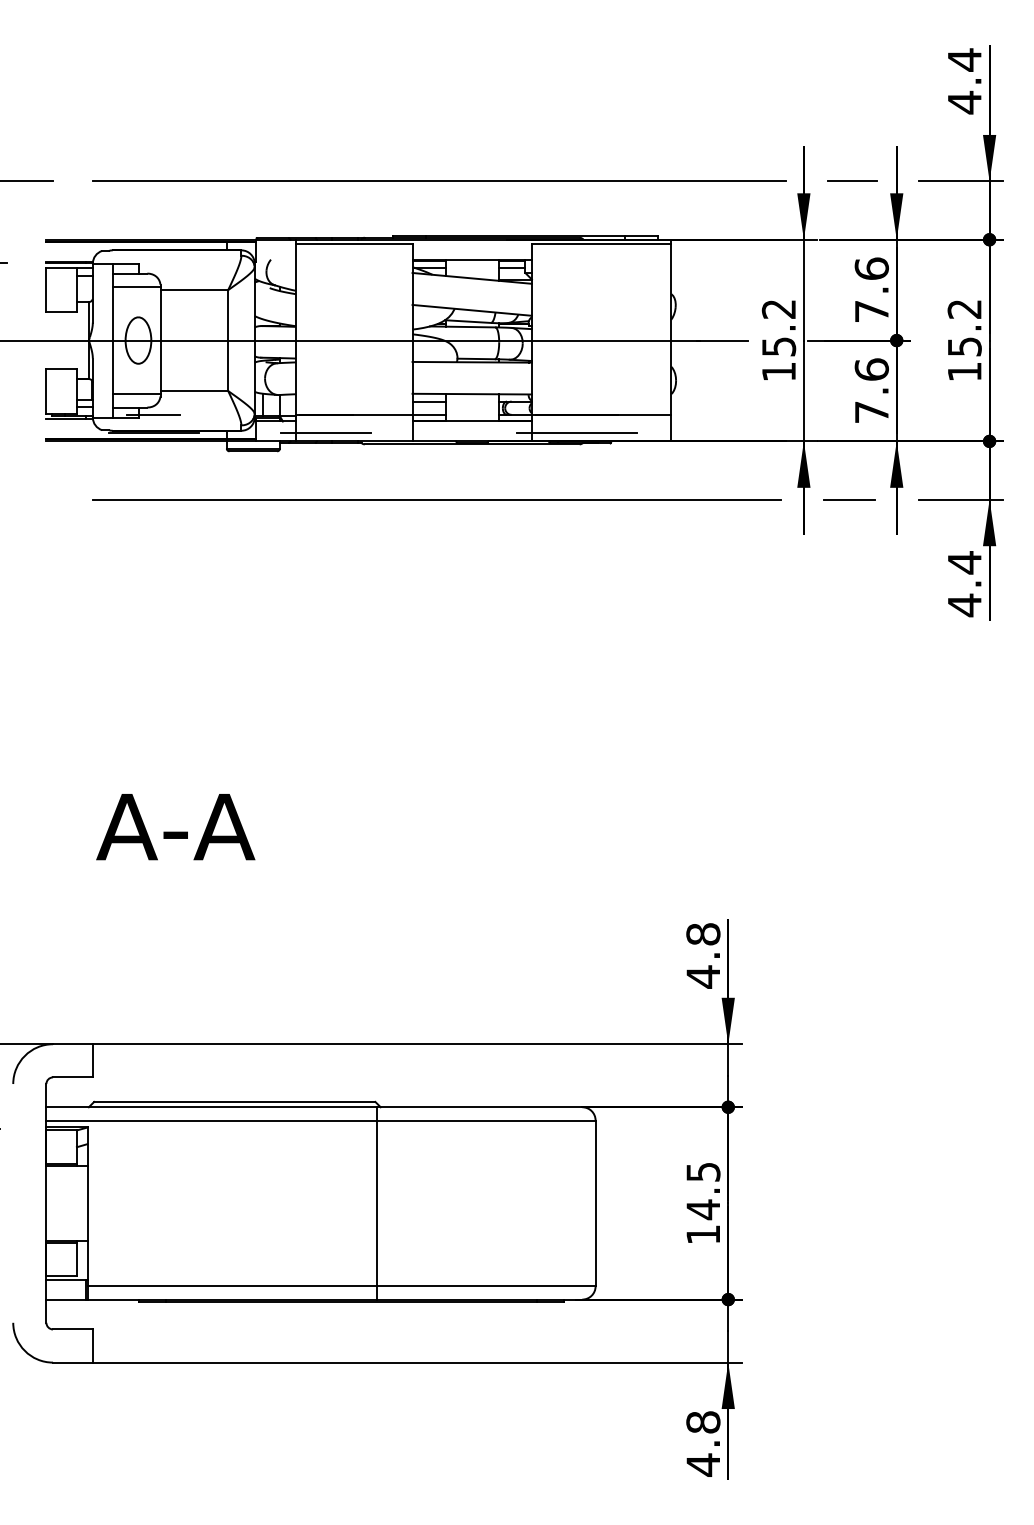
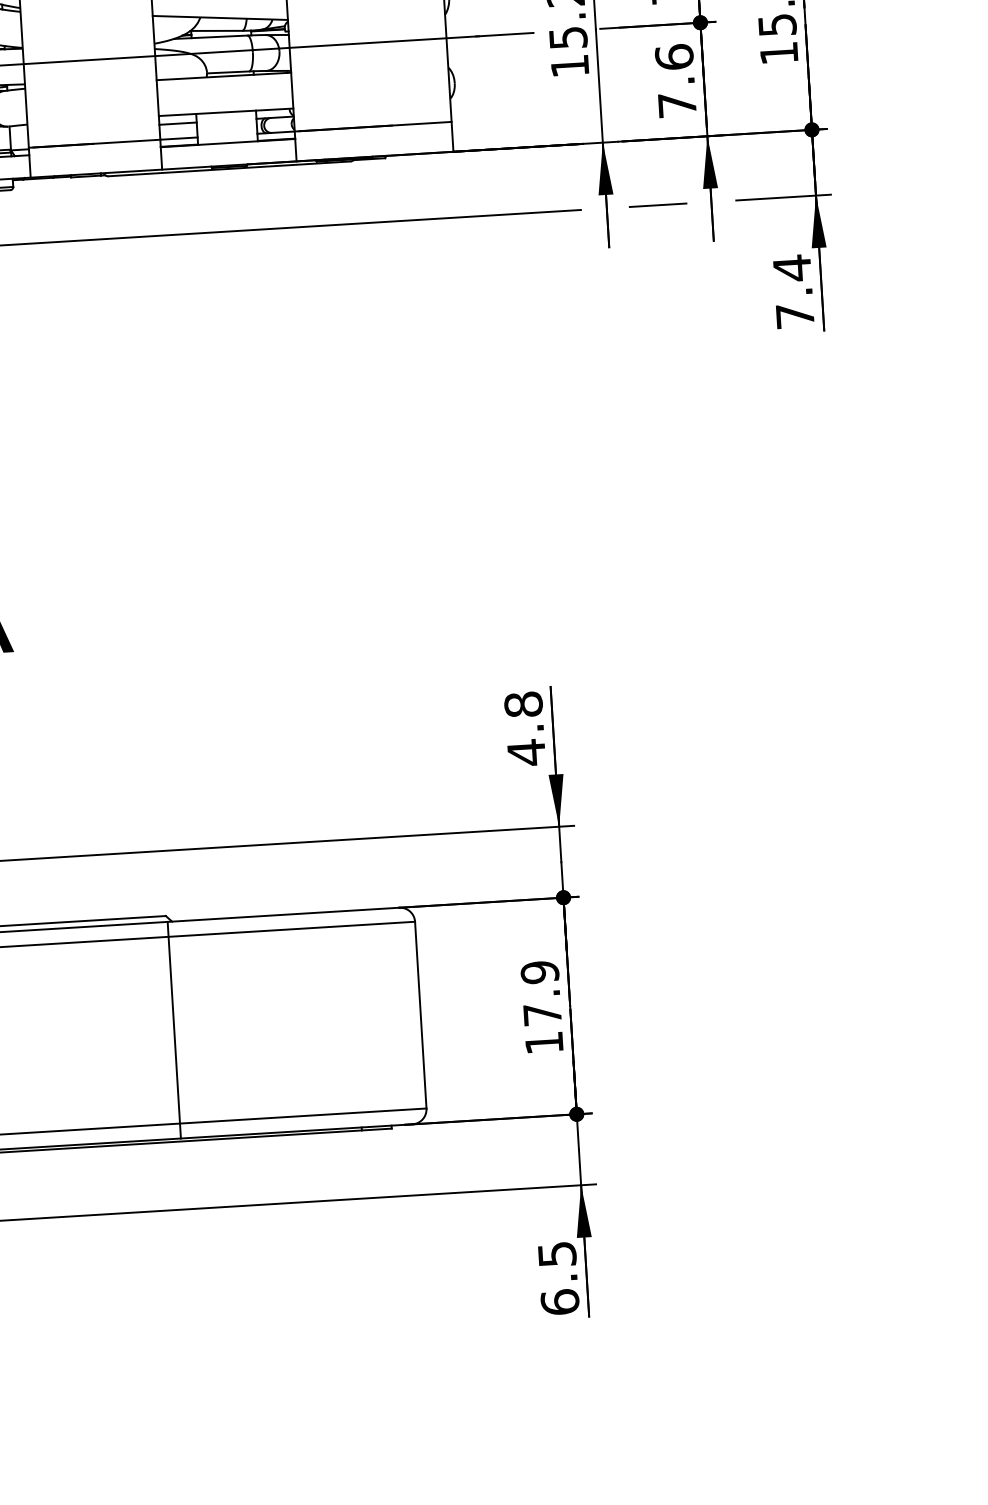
line: (326, 433) -> (64, 166), removed
line: (576, 433) -> (346, 149), removed
text: (964, 605) -> (795, 316), 4.4 -> 7.4
text: (703, 1191) -> (541, 994), 14.5 -> 17.9
text: (703, 1443) -> (558, 1278), 4.8 -> 6.5

